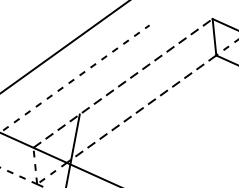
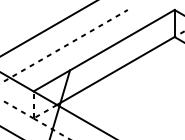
line: (123, 83) -> (104, 50), dashed -> solid
line: (141, 109) -> (115, 71), dashed -> solid

